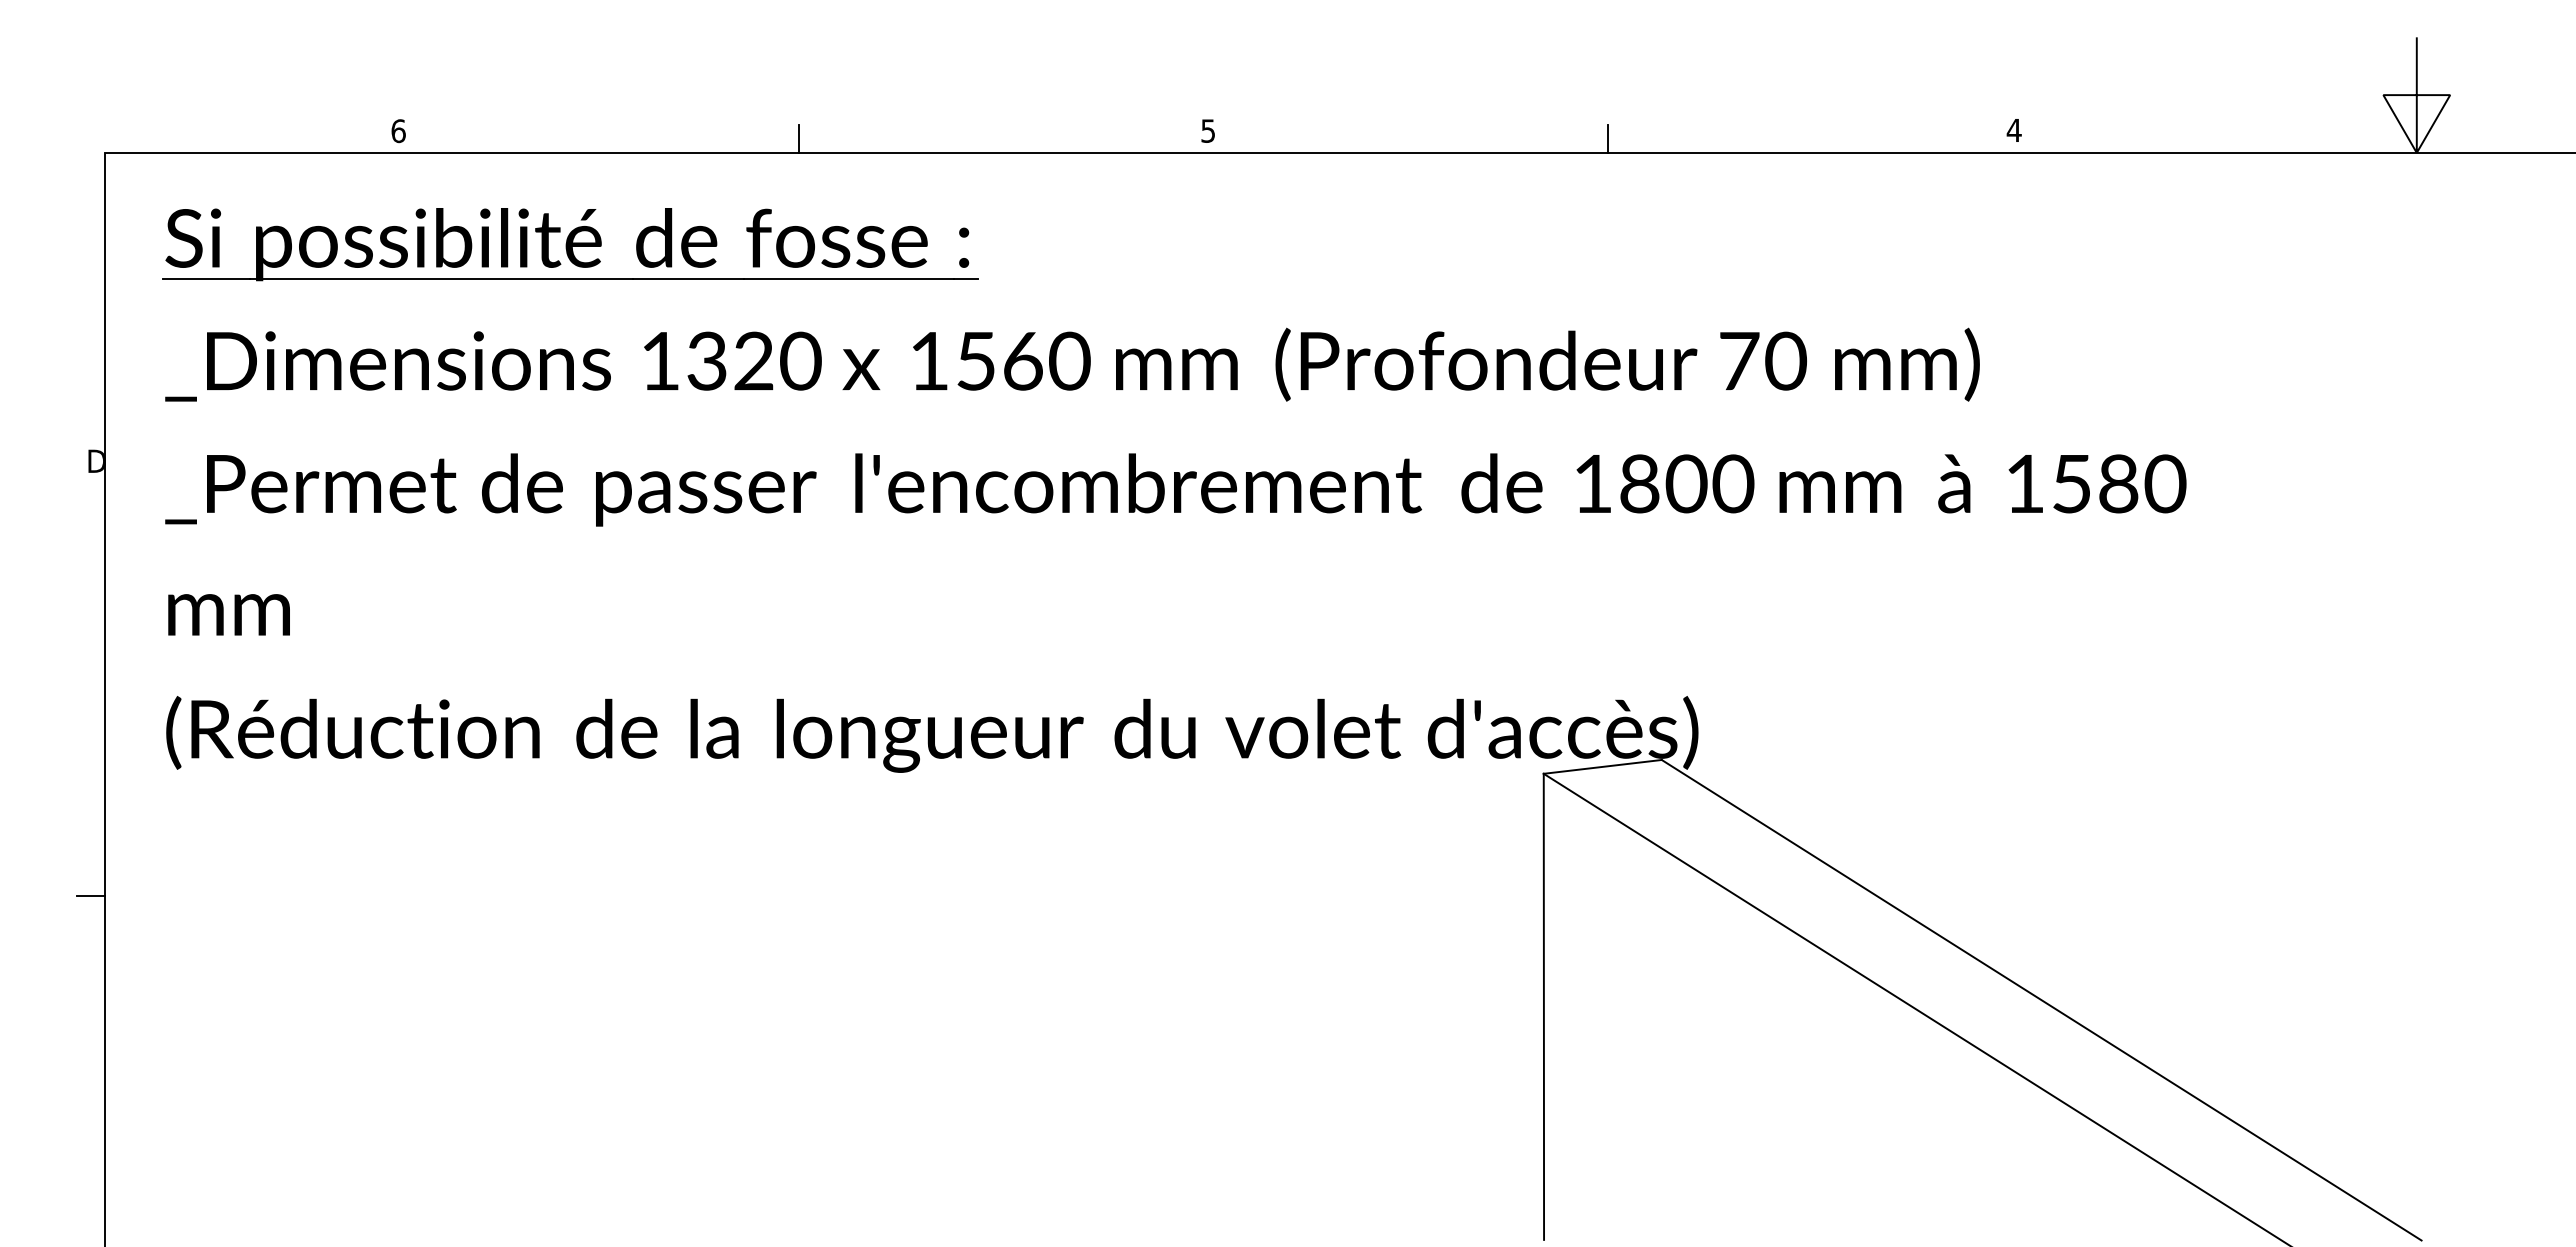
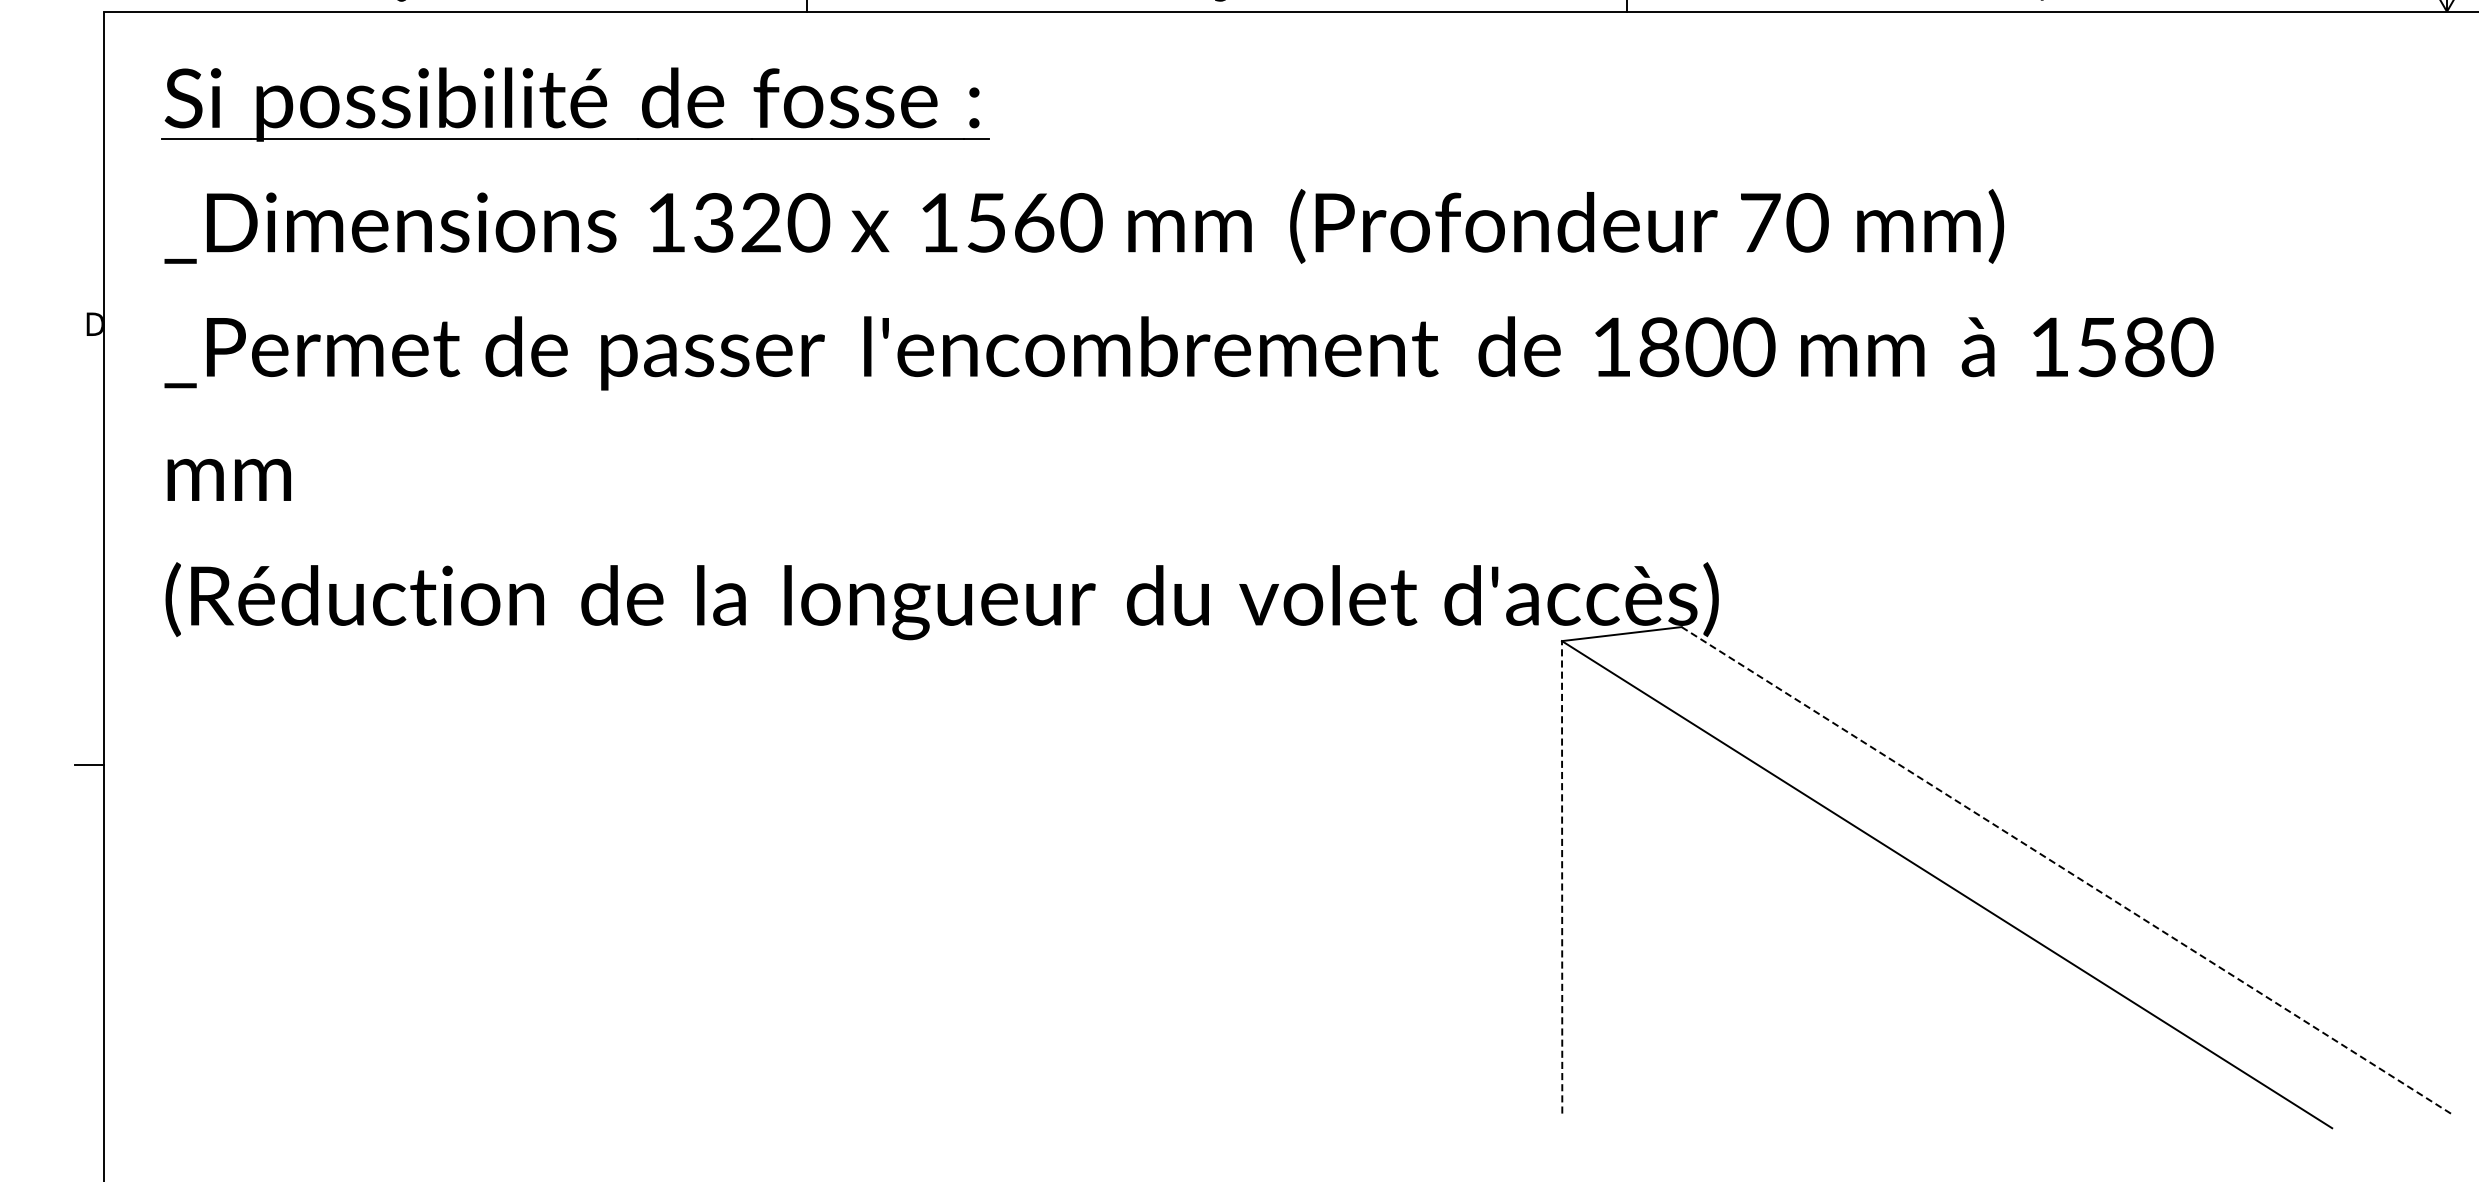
line: (2041, 1000) -> (2066, 870), solid -> dashed
line: (1543, 1006) -> (1561, 876), solid -> dashed

